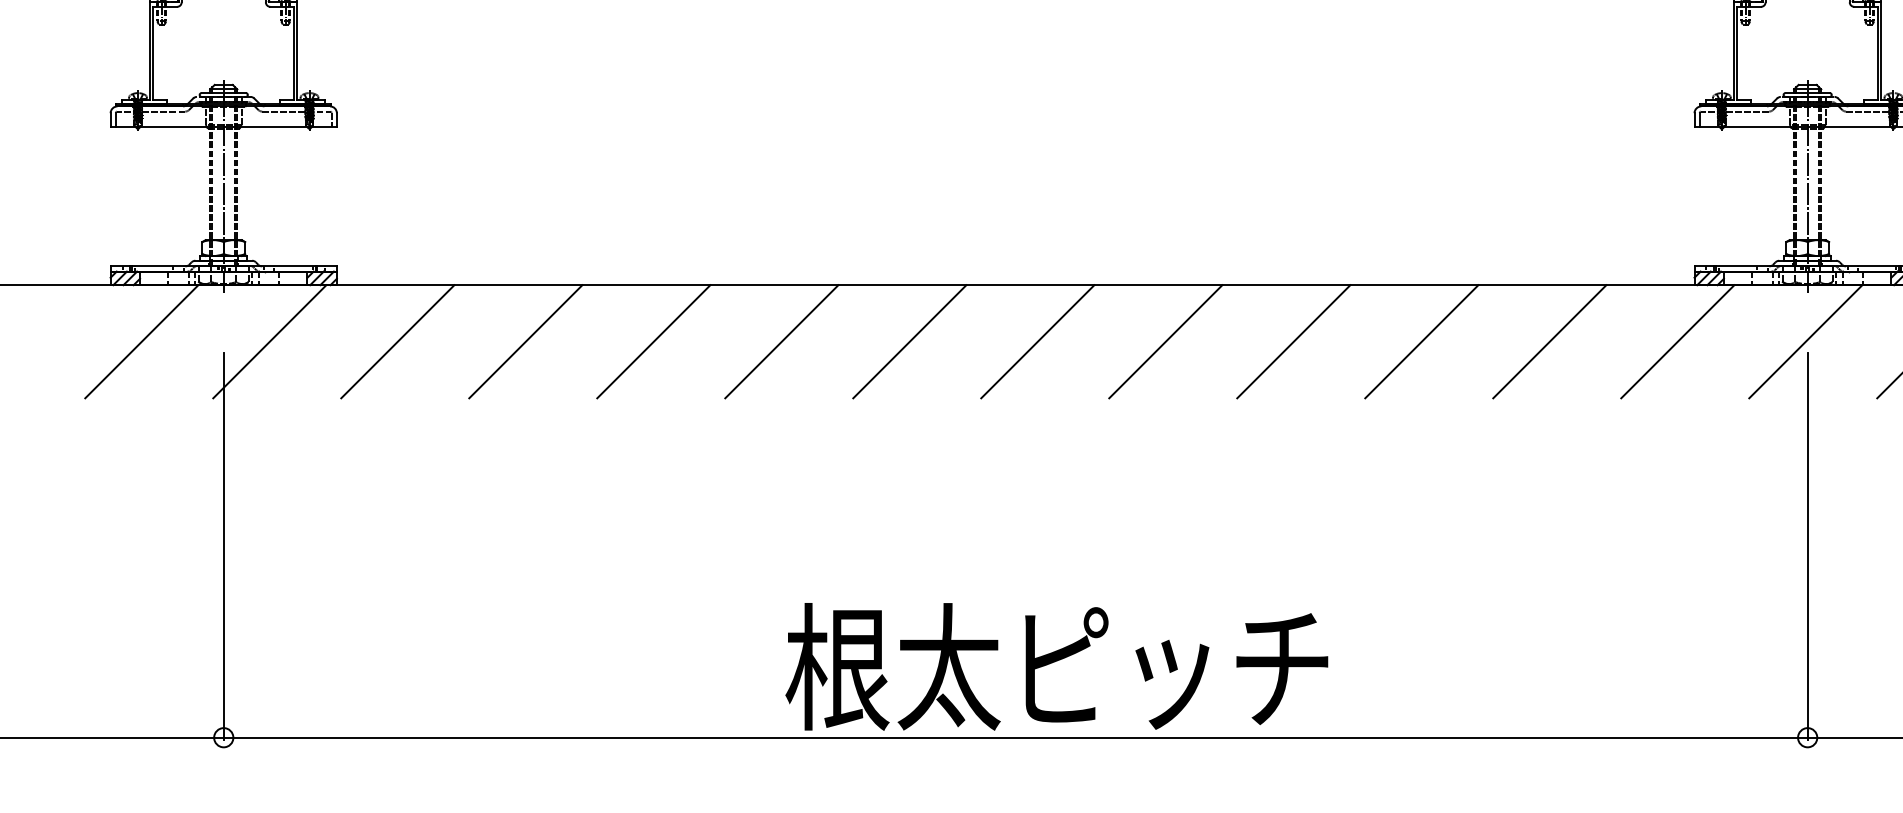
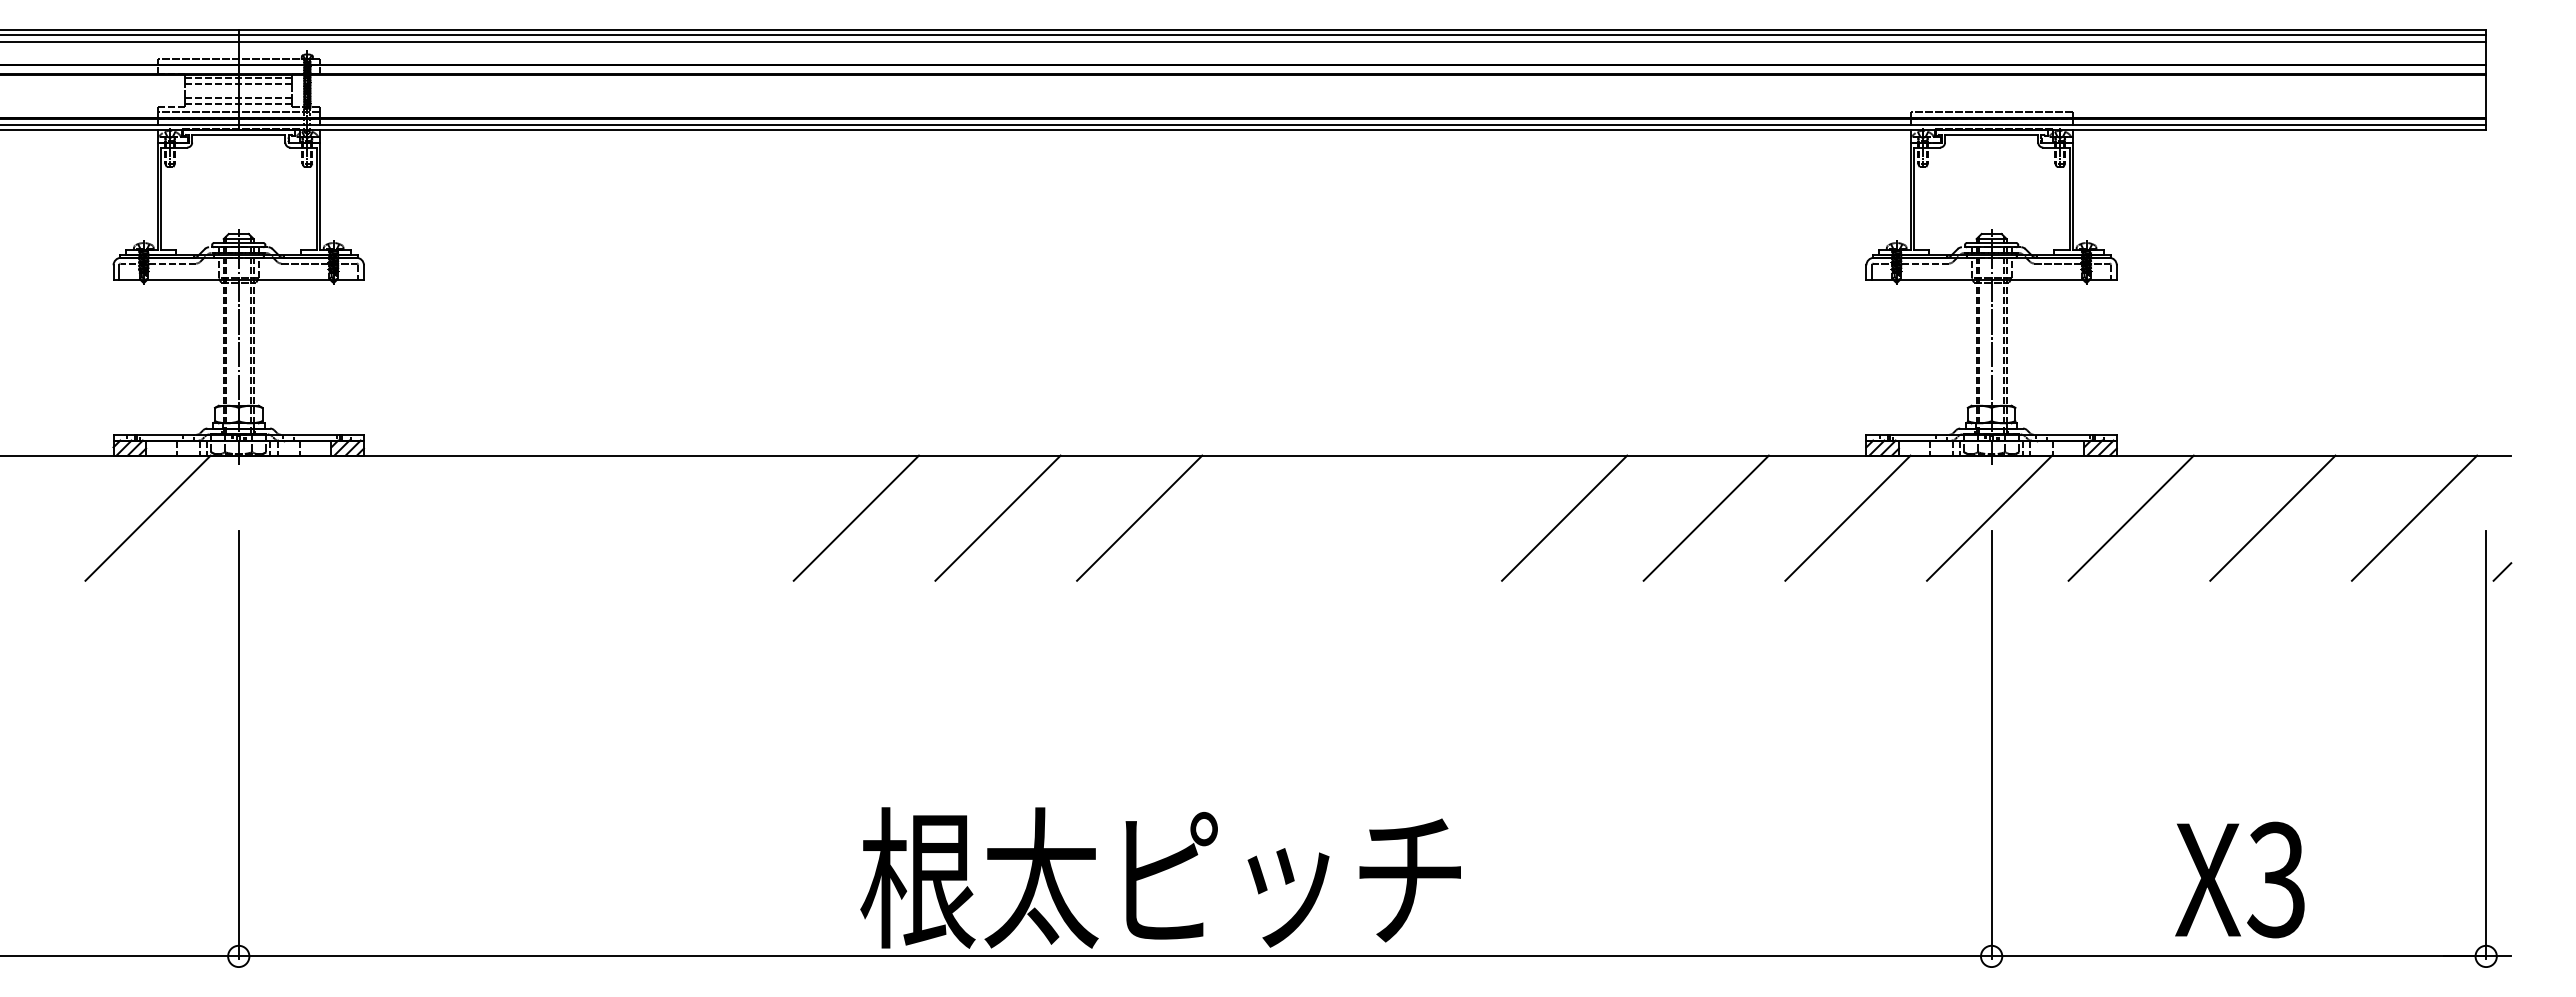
line: (269, 341) -> (289, 517), removed
line: (397, 341) -> (431, 517), removed
line: (525, 341) -> (572, 517), removed
line: (653, 341) -> (714, 517), removed
line: (1165, 341) -> (1280, 517), removed
line: (1293, 341) -> (1422, 517), removed

